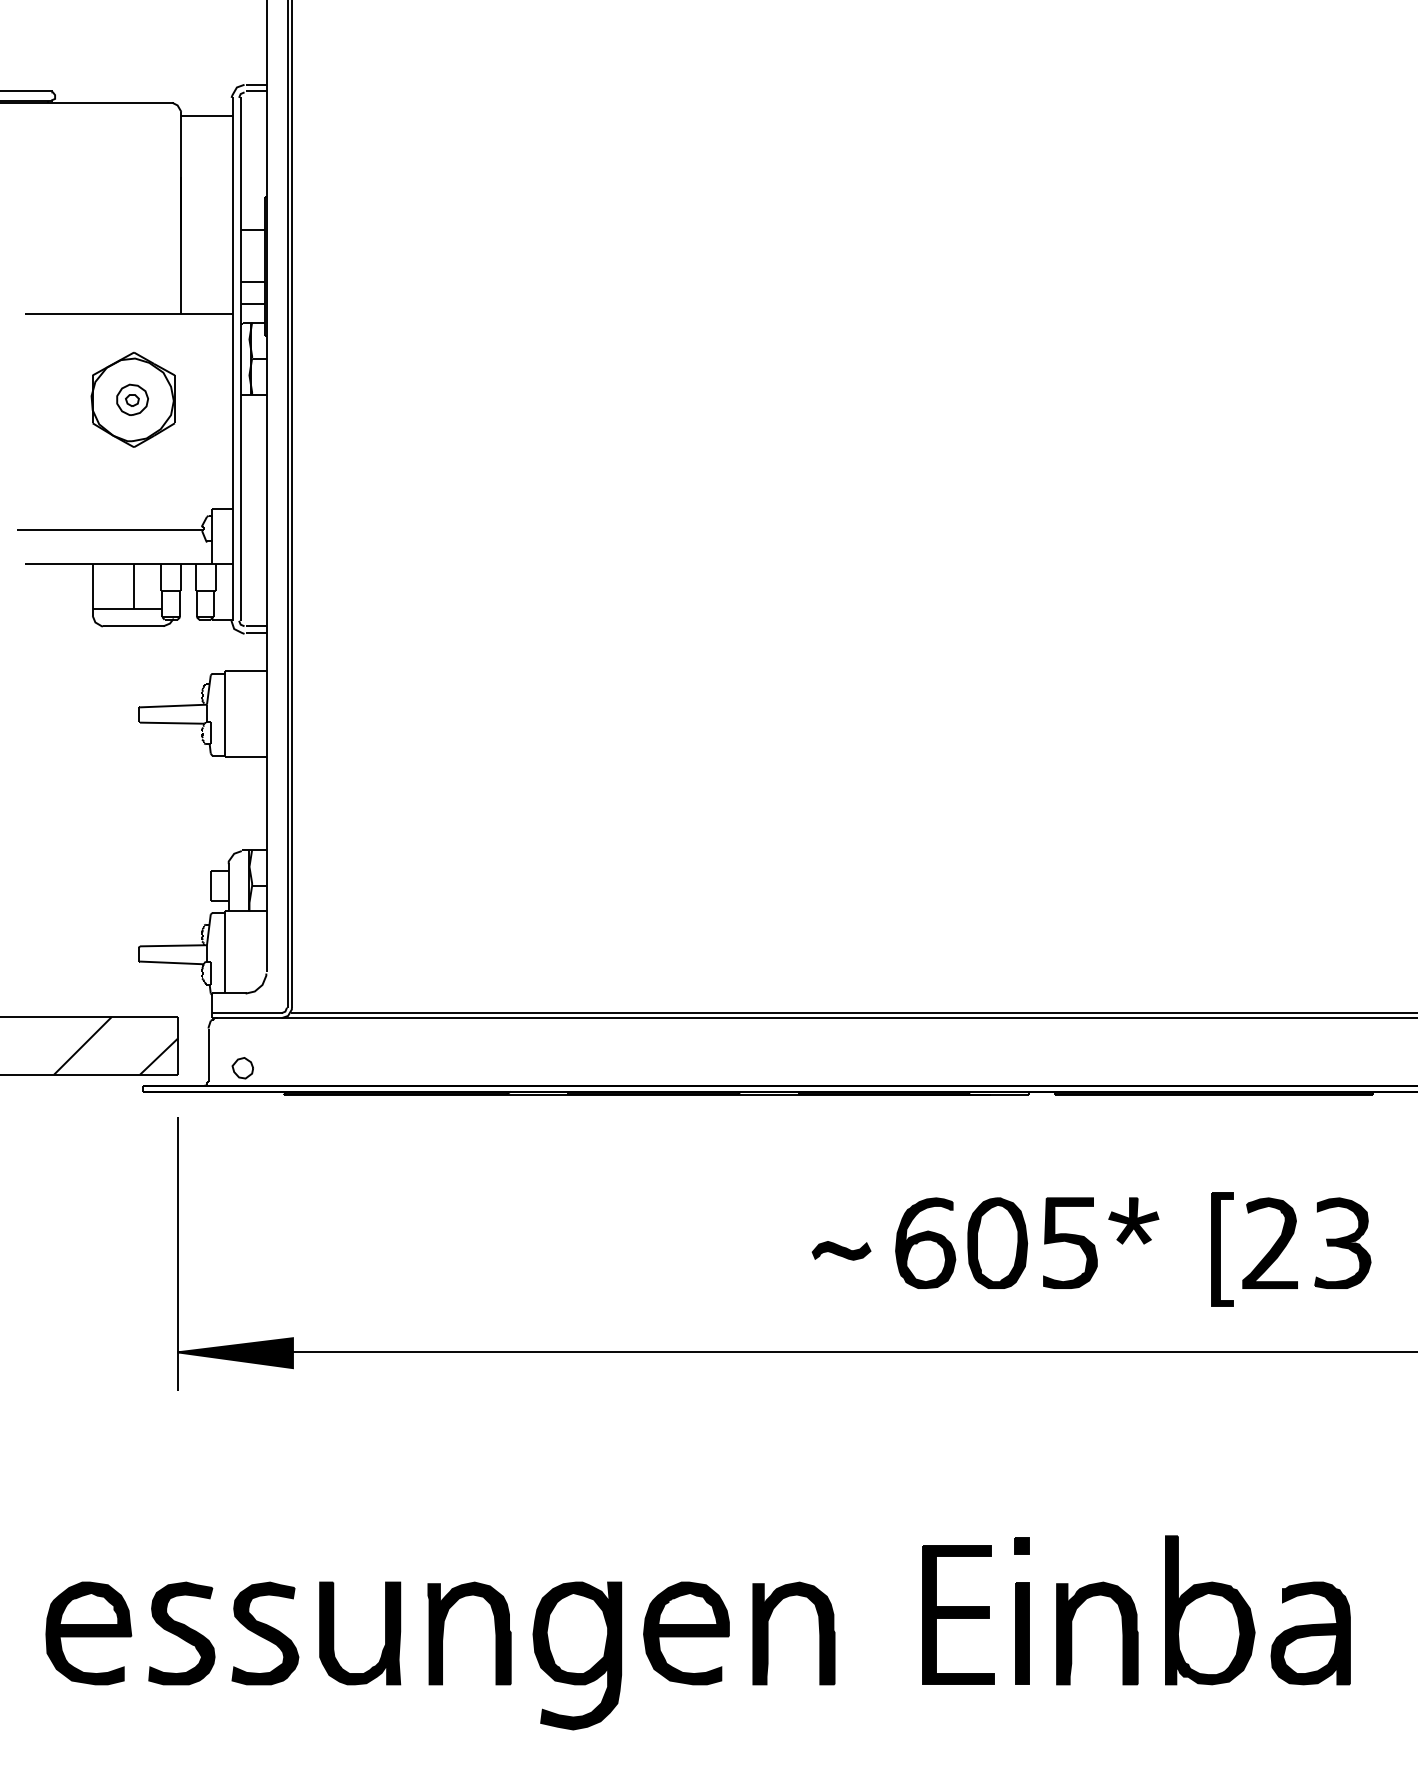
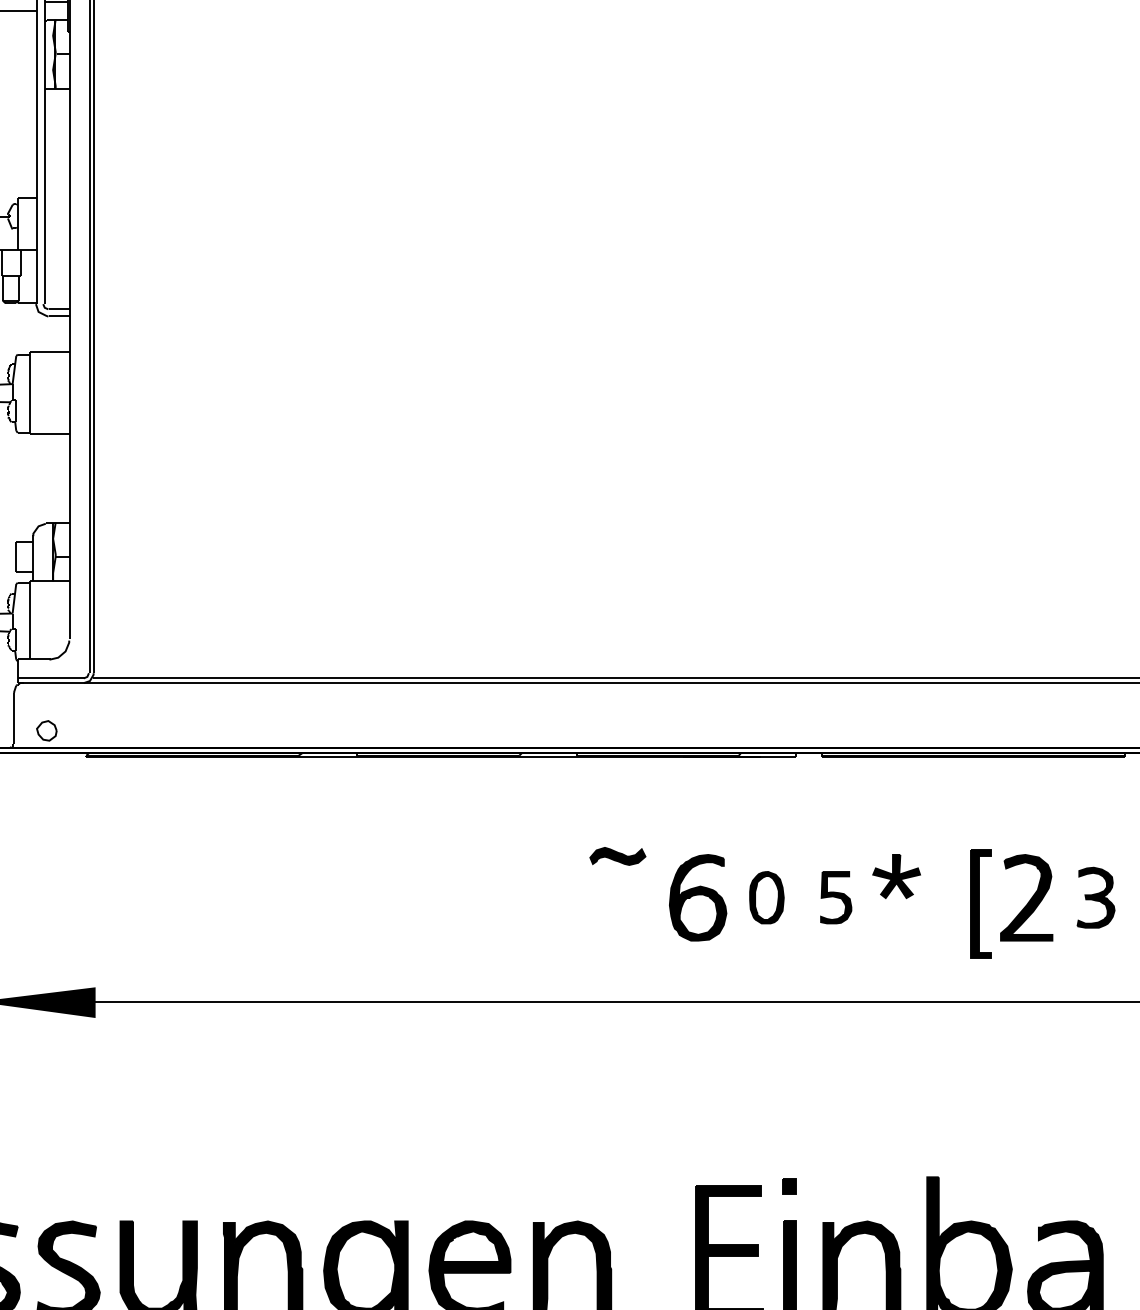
part: (997, 1242) -> (766, 897), size x0.6
part: (1070, 1242) -> (836, 897), size x0.6
part: (1342, 1242) -> (1095, 897), size x0.7
part: (841, 1250) -> (617, 856), moved

